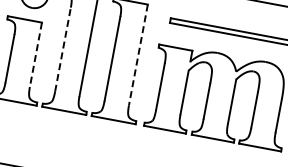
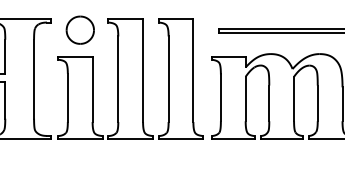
line: (63, 49) -> (118, 79), dashed -> solid
line: (35, 55) -> (92, 89), dashed -> solid
line: (138, 55) -> (193, 71), dashed -> solid

